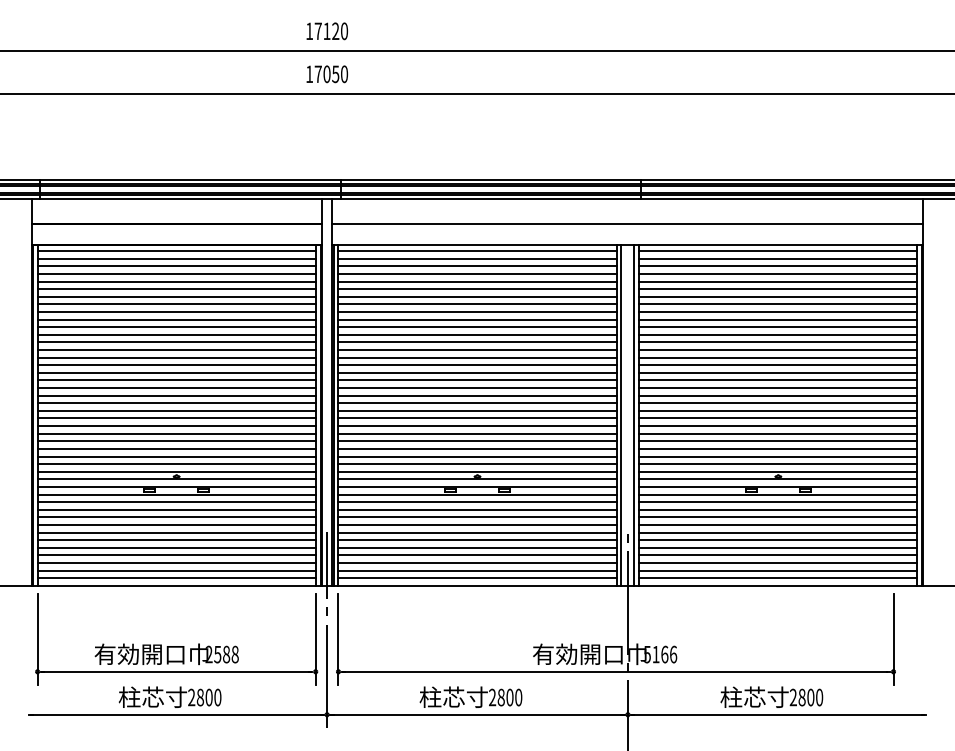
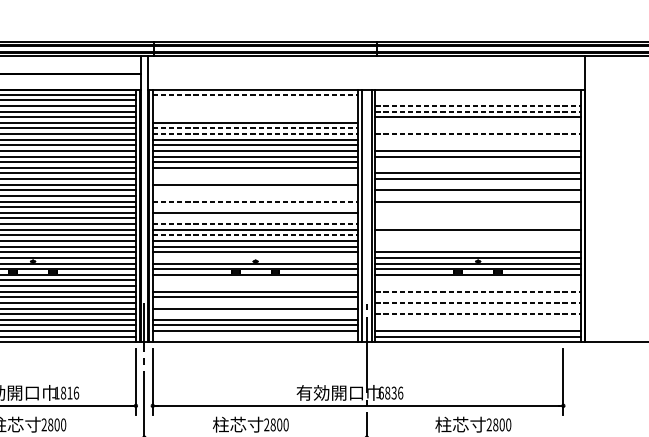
line: (627, 223) -> (366, 74), removed
line: (477, 251) -> (255, 94), solid -> dashed
line: (778, 251) -> (478, 94), removed
line: (477, 258) -> (255, 100), removed
line: (778, 258) -> (478, 100), removed
line: (477, 266) -> (255, 106), removed
line: (778, 266) -> (478, 106), solid -> dashed
line: (477, 273) -> (255, 111), removed
line: (778, 273) -> (478, 111), solid -> dashed
line: (477, 281) -> (255, 117), removed
line: (778, 289) -> (478, 123), removed
line: (477, 296) -> (255, 128), solid -> dashed
line: (778, 296) -> (478, 128), removed
line: (477, 304) -> (255, 134), solid -> dashed
line: (778, 304) -> (478, 134), solid -> dashed
line: (778, 311) -> (478, 139), removed
line: (778, 319) -> (478, 145), removed
line: (778, 342) -> (478, 162), removed
line: (778, 350) -> (478, 168), removed
line: (477, 357) -> (255, 173), removed
line: (477, 365) -> (255, 179), removed
line: (778, 372) -> (478, 184), removed
line: (477, 380) -> (255, 190), removed
line: (477, 388) -> (255, 196), removed
line: (778, 388) -> (478, 196), removed
line: (477, 395) -> (255, 201), solid -> dashed
line: (477, 403) -> (255, 207), removed
line: (778, 403) -> (478, 207), removed
line: (778, 410) -> (478, 212), removed
line: (477, 418) -> (255, 218), removed
line: (778, 418) -> (478, 218), removed
line: (477, 426) -> (255, 224), solid -> dashed
line: (778, 426) -> (478, 224), removed
line: (477, 441) -> (255, 235), solid -> dashed
line: (778, 441) -> (478, 235), removed
line: (778, 448) -> (478, 240), removed
line: (778, 456) -> (478, 246), removed
line: (477, 471) -> (255, 257), removed
line: (477, 502) -> (255, 280), removed
line: (778, 502) -> (478, 280), removed
line: (477, 509) -> (255, 285), removed
line: (778, 509) -> (478, 285), removed
line: (778, 517) -> (478, 291), solid -> dashed
line: (778, 524) -> (478, 296), removed
line: (477, 532) -> (255, 302), removed
line: (778, 532) -> (478, 302), solid -> dashed
line: (778, 540) -> (478, 308), removed
line: (477, 547) -> (255, 313), removed
line: (778, 547) -> (478, 313), solid -> dashed
line: (778, 555) -> (478, 319), removed
line: (778, 563) -> (478, 325), removed
line: (477, 578) -> (255, 336), removed
text: (221, 654) -> (66, 393), 2588 -> 1816
text: (656, 654) -> (388, 393), 5166 -> 6836

